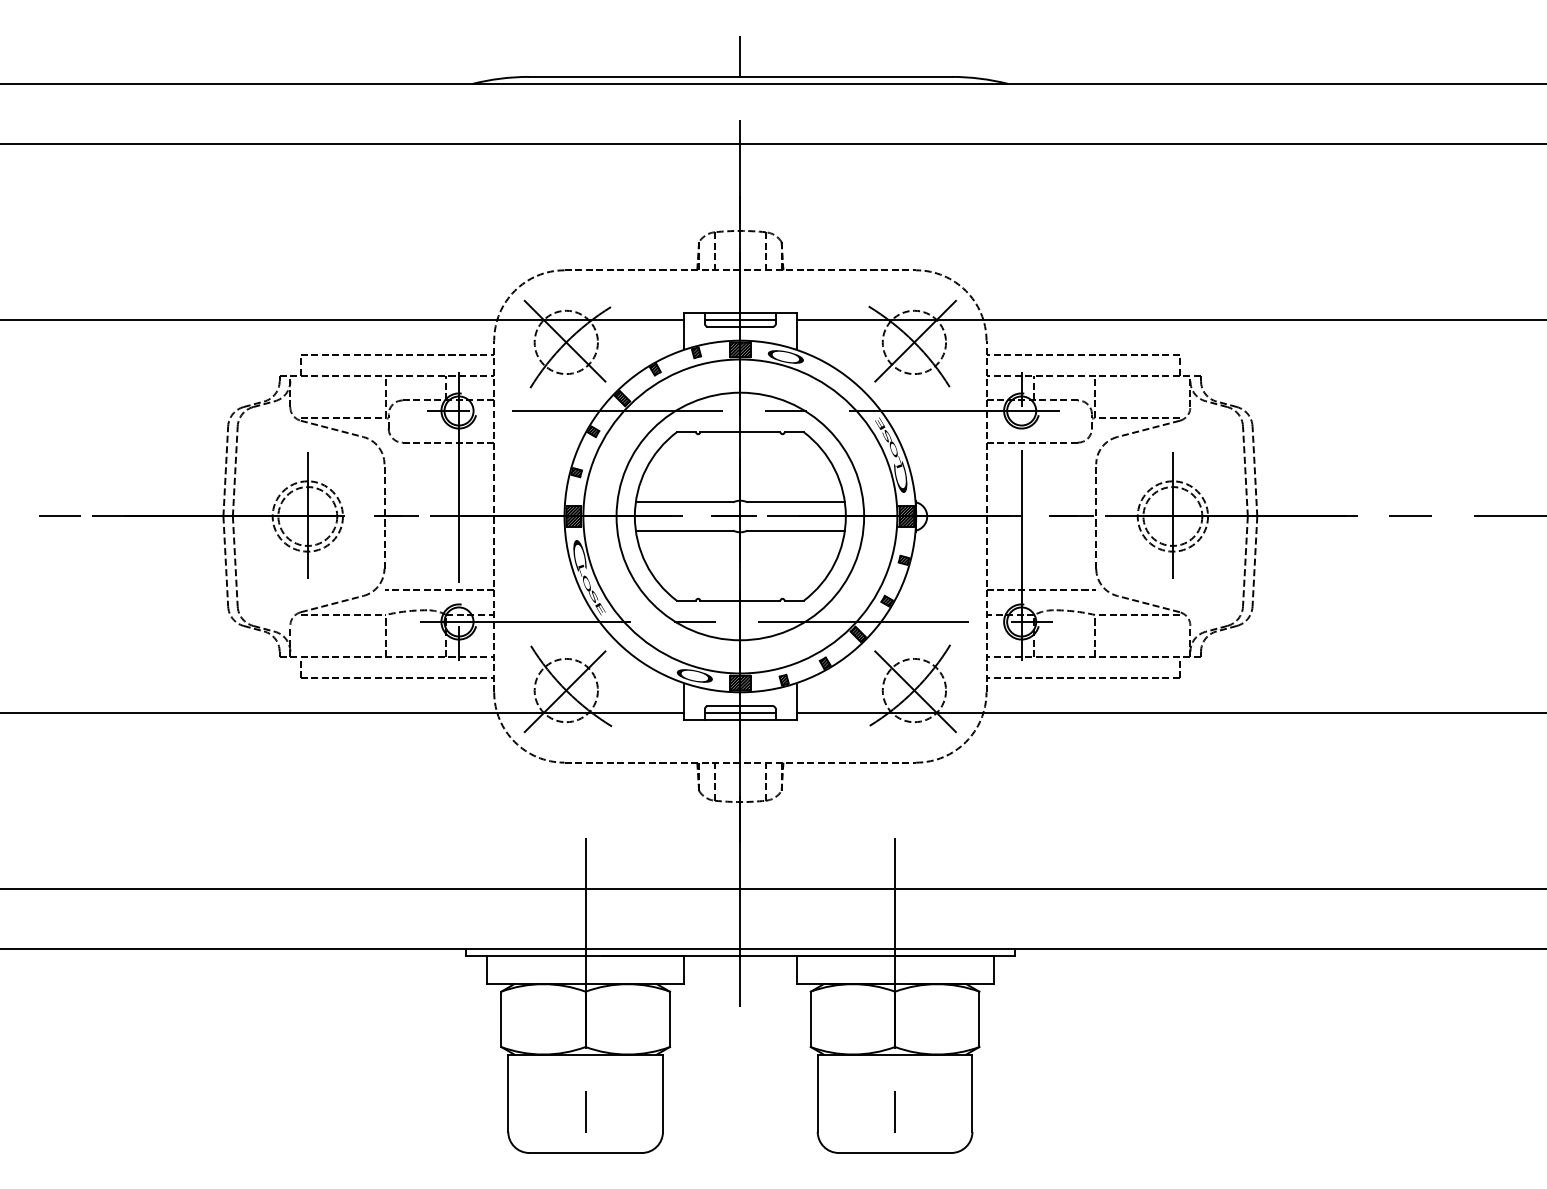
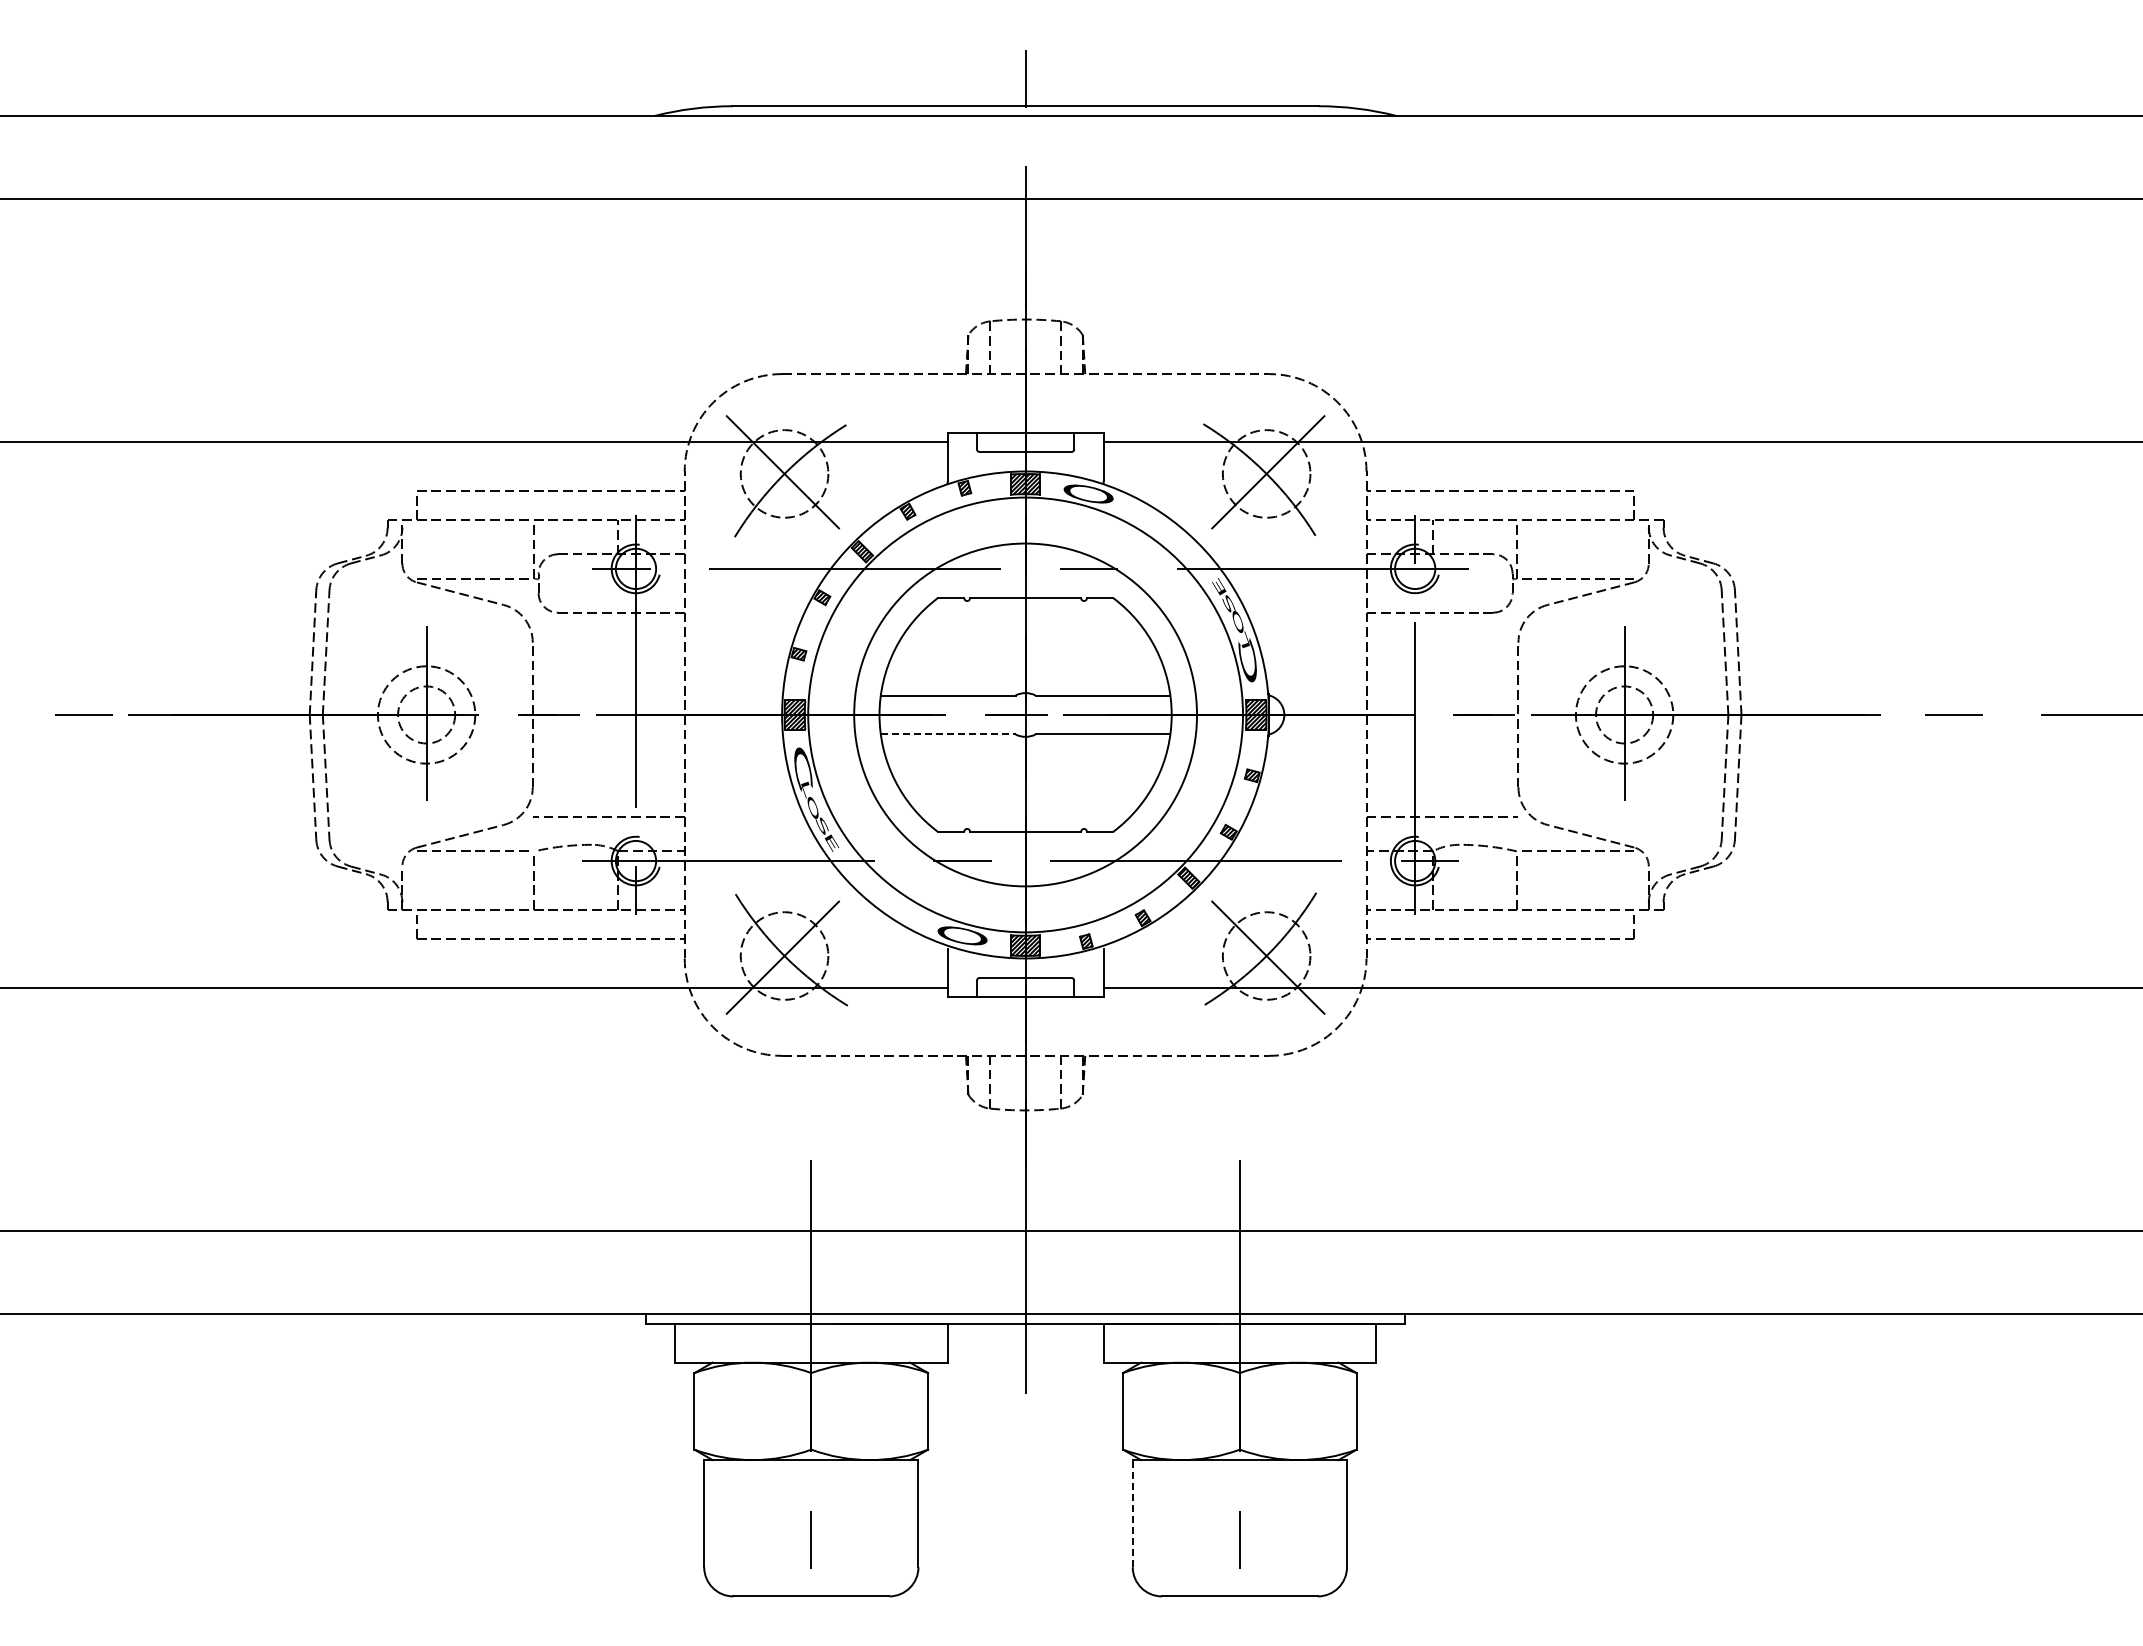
line: (740, 319) -> (1025, 442), removed
circle: (307, 516) -> (426, 714), size x0.7
circle: (1172, 516) -> (1624, 714), size x0.7
line: (684, 530) -> (948, 734), solid -> dashed
line: (740, 713) -> (1025, 987), removed
line: (817, 1093) -> (1132, 1513), solid -> dashed

